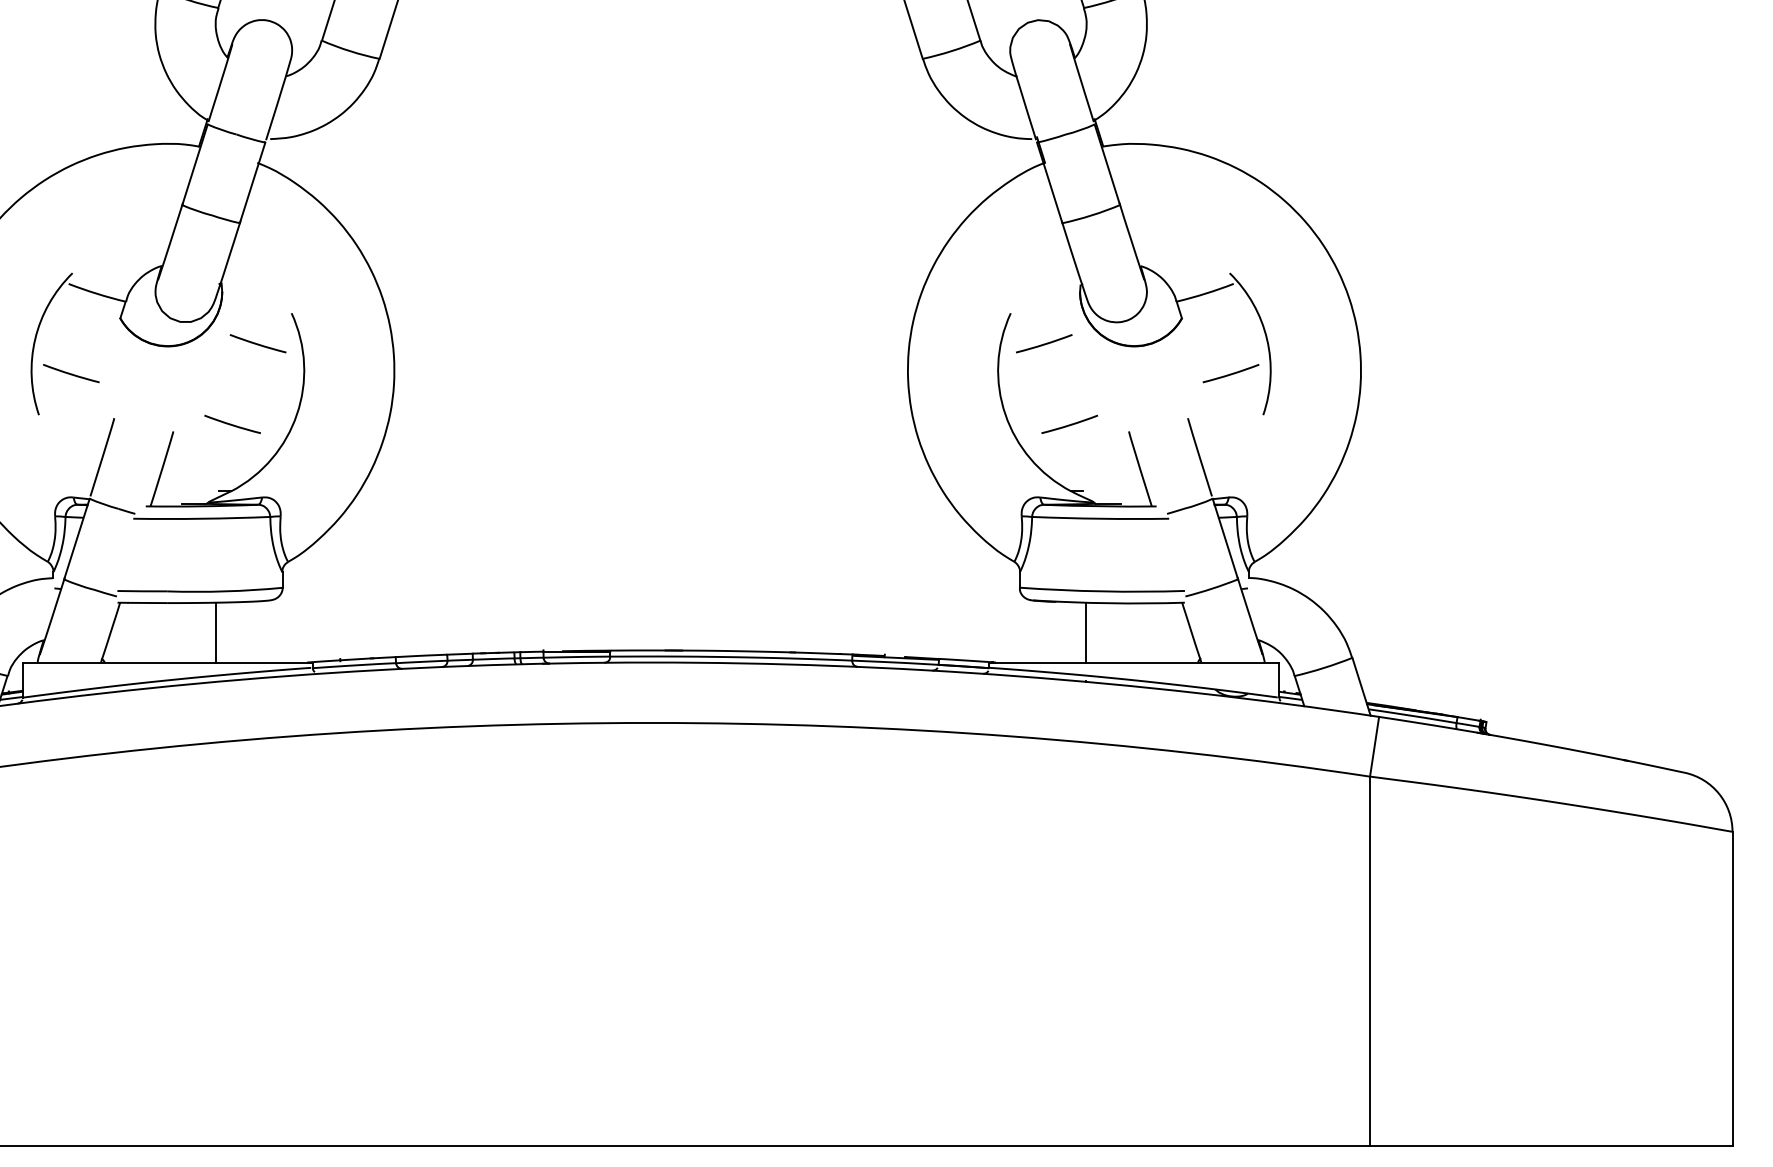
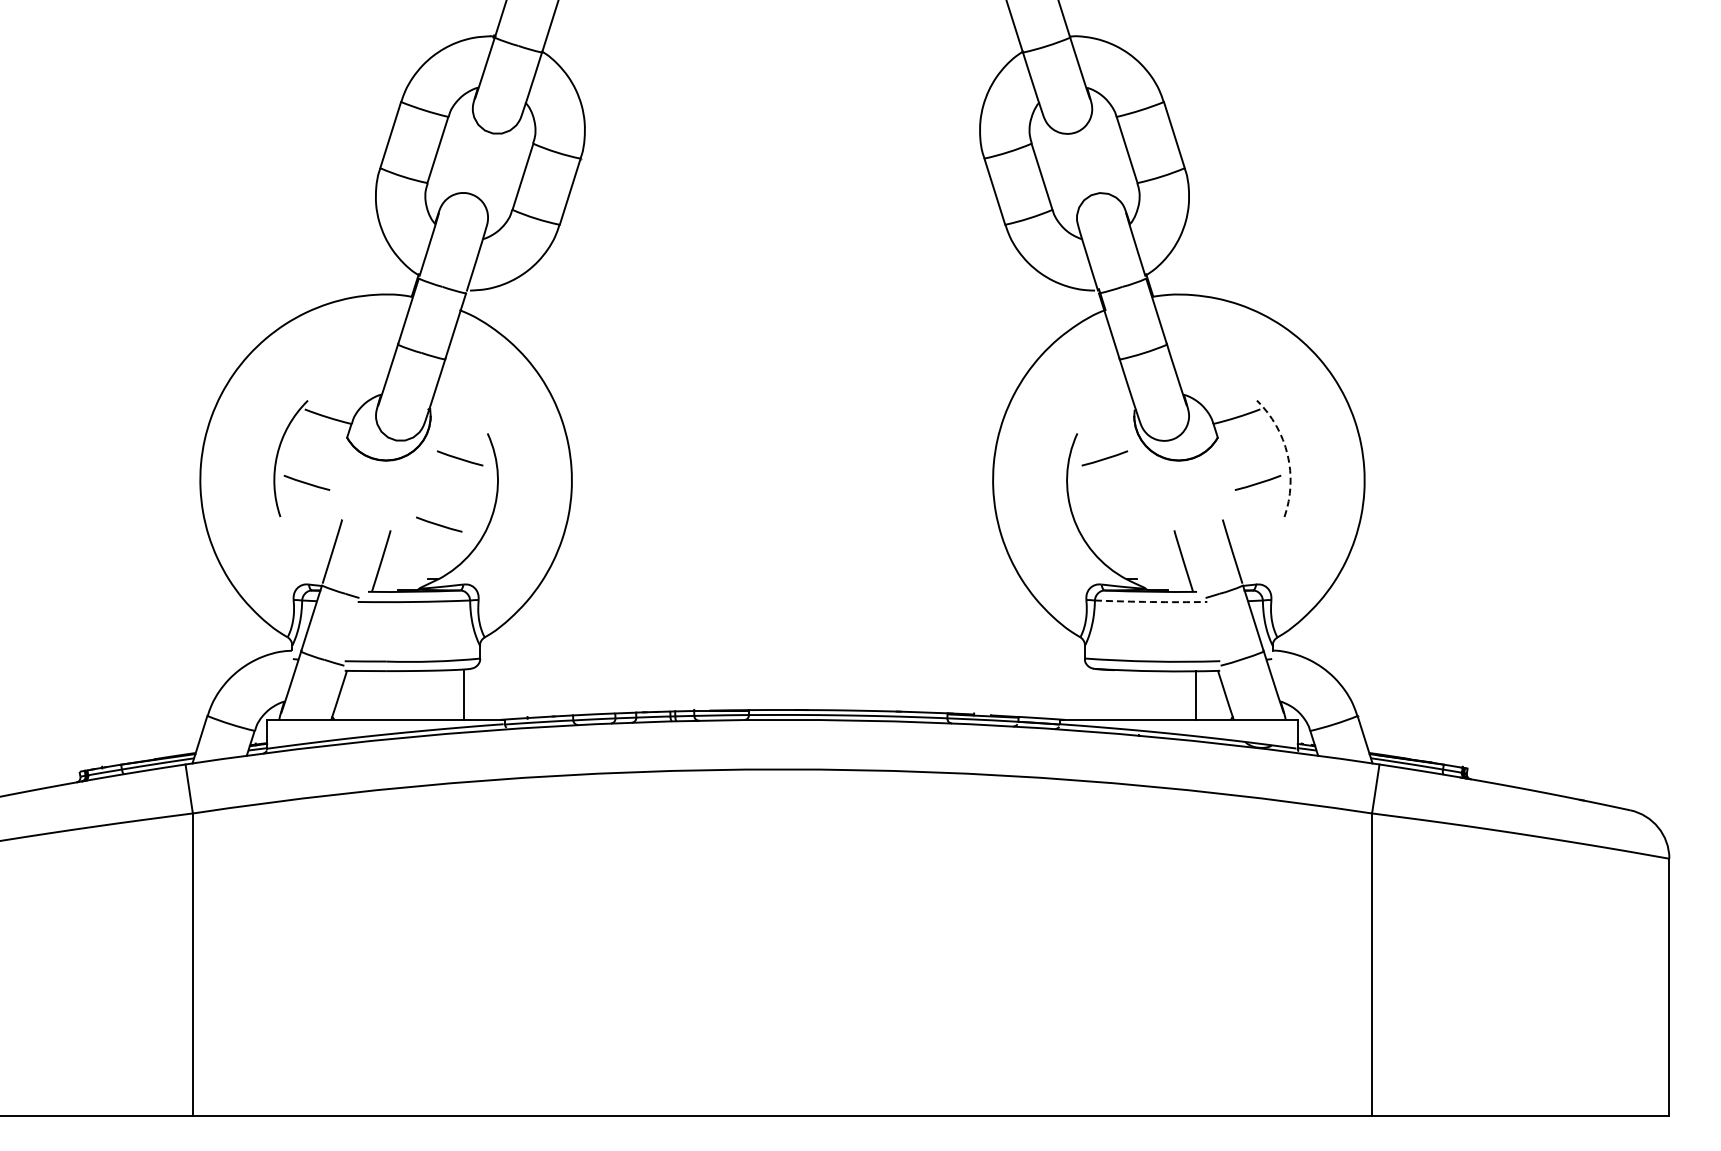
arc: (1266, 338) -> (1287, 454), solid -> dashed
line: (1069, 424) -> (1125, 524), removed
arc: (1101, 519) -> (1151, 602), solid -> dashed
line: (215, 631) -> (463, 694), moved
line: (1086, 631) -> (1196, 694), moved

